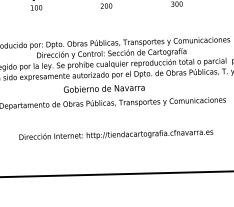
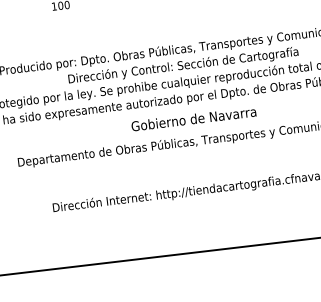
text: (103, 88) -> (192, 119), moved

